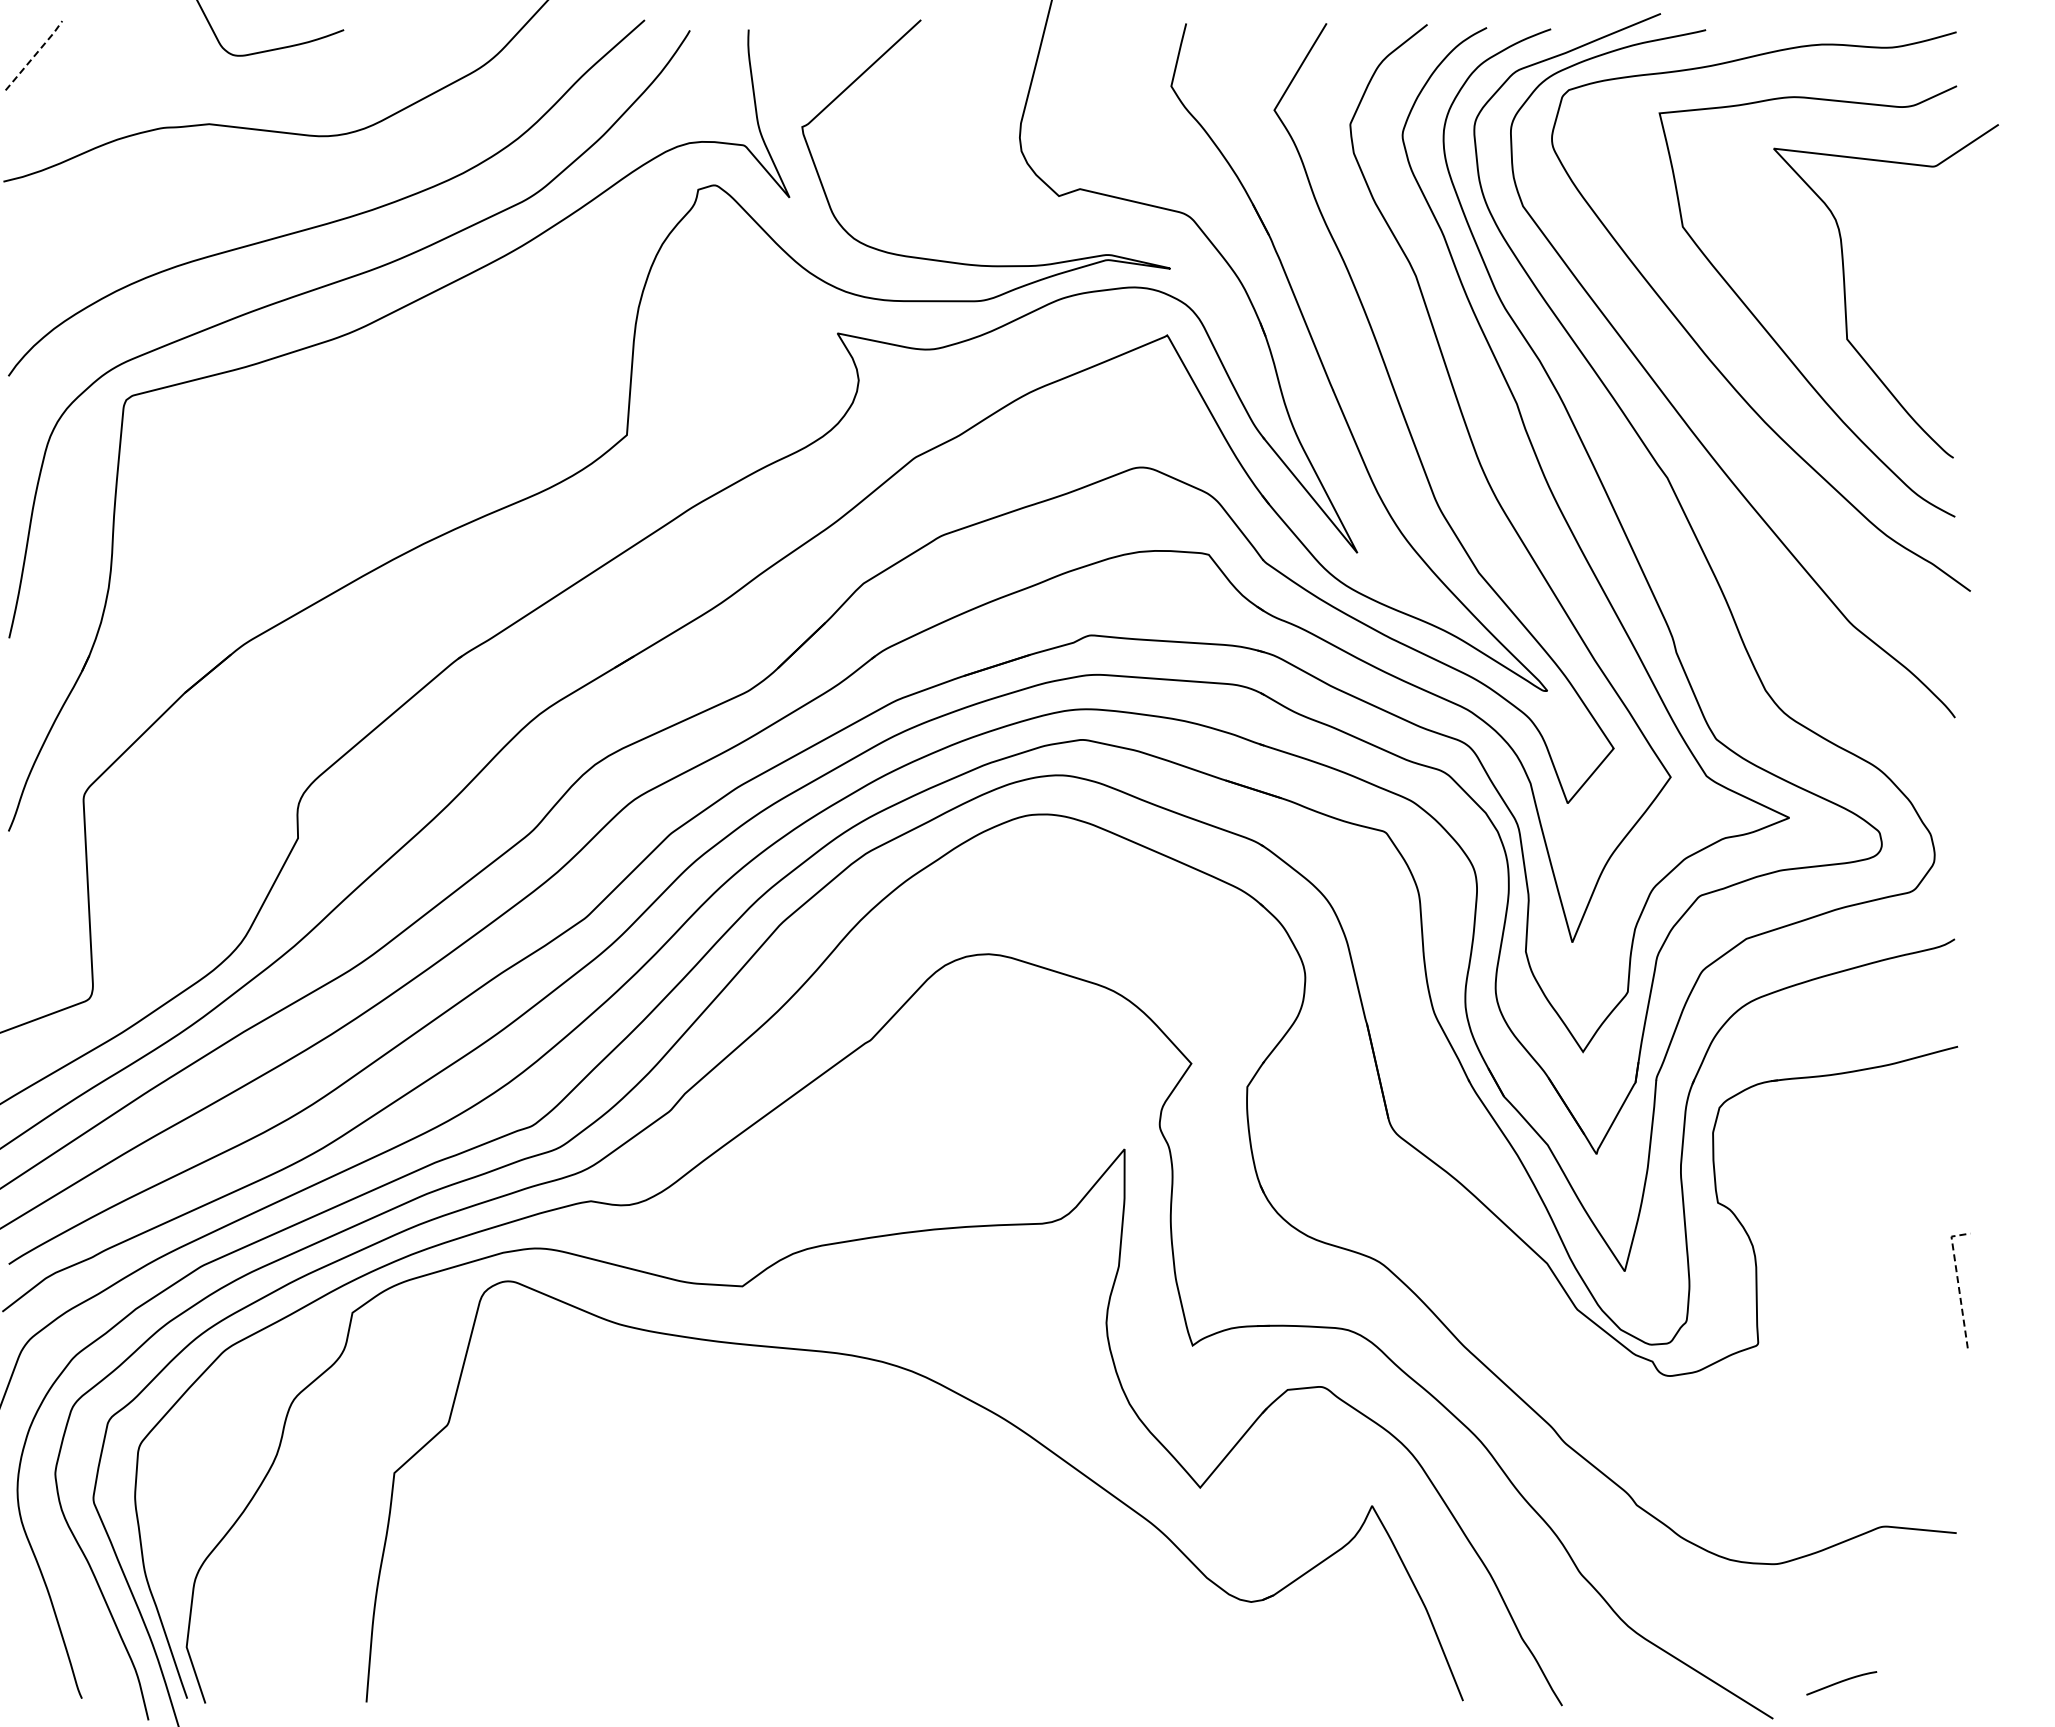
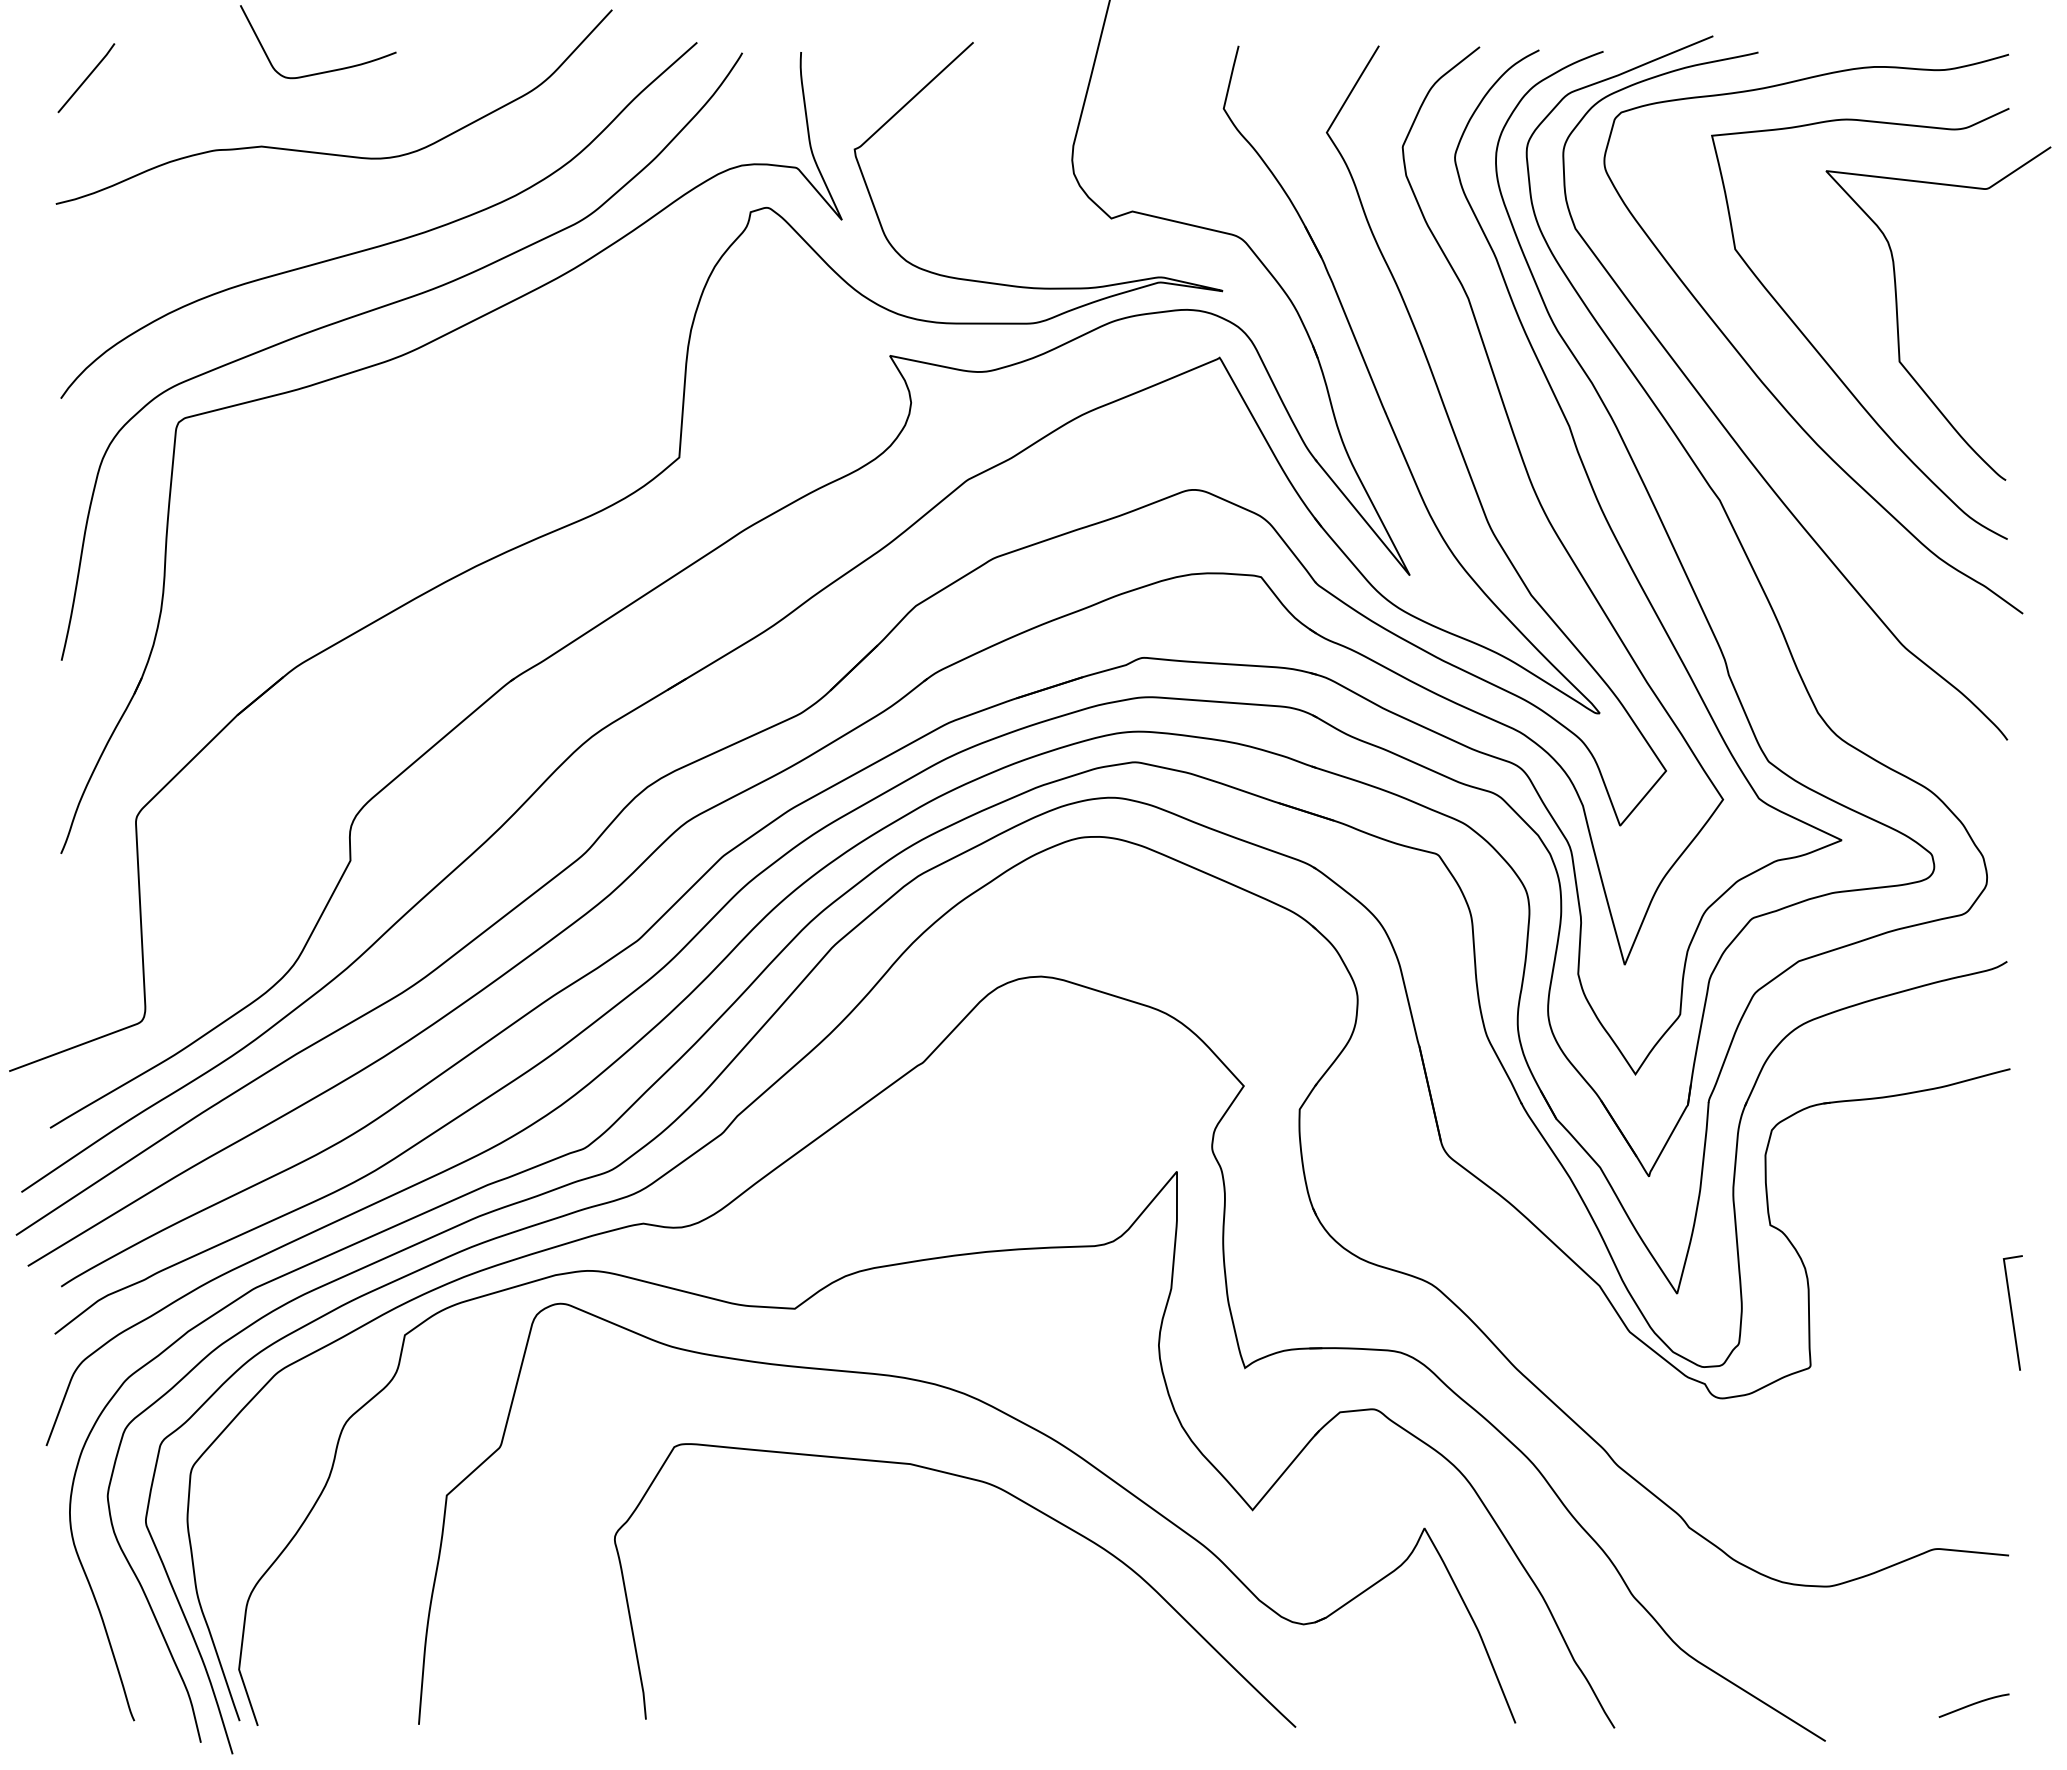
line: (35, 55) -> (87, 77), dashed -> solid
line: (1958, 1282) -> (2010, 1304), dashed -> solid
curve: (956, 1472) -> (1008, 1494), added
curve: (1841, 1682) -> (1973, 1704), moved

